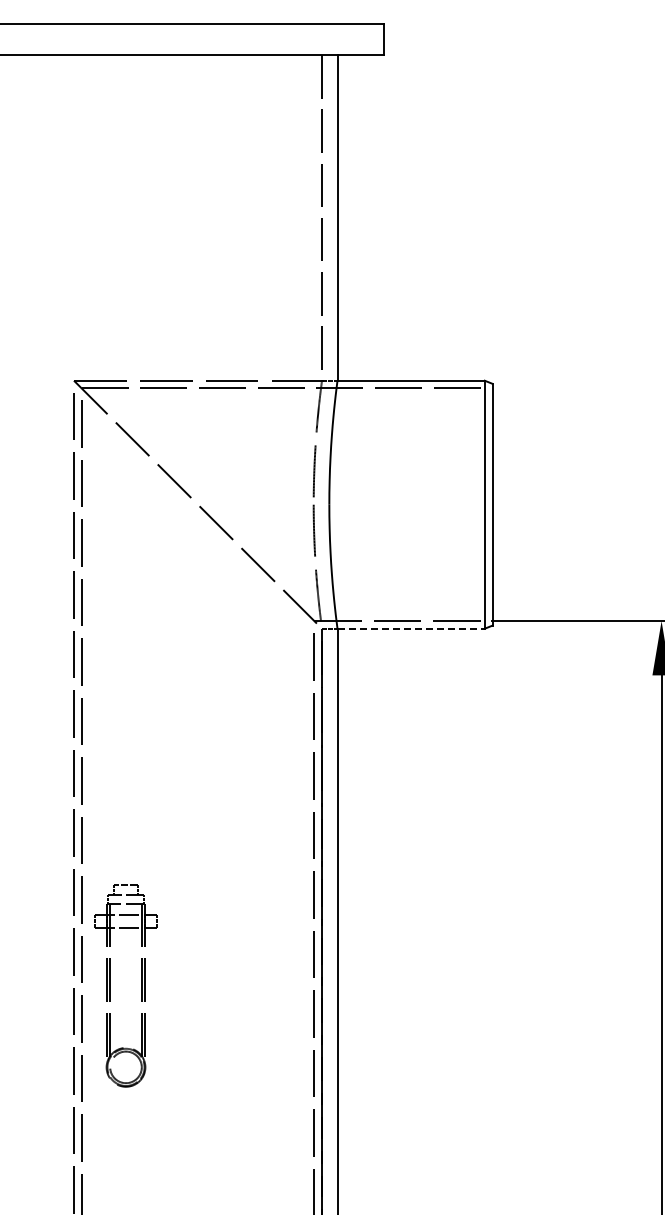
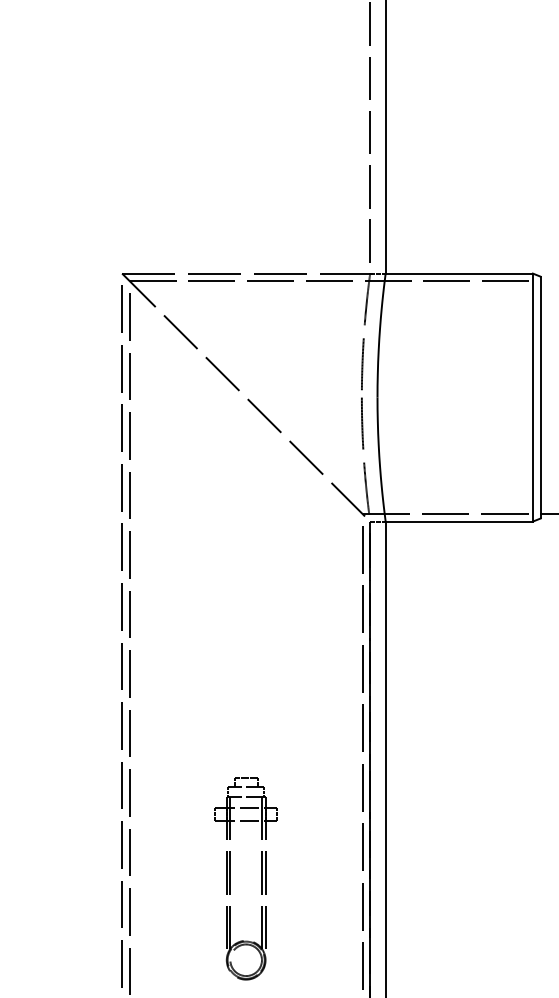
line: (411, 628) -> (459, 521), dashed -> solid
part: (110, 985) -> (230, 878), moved

